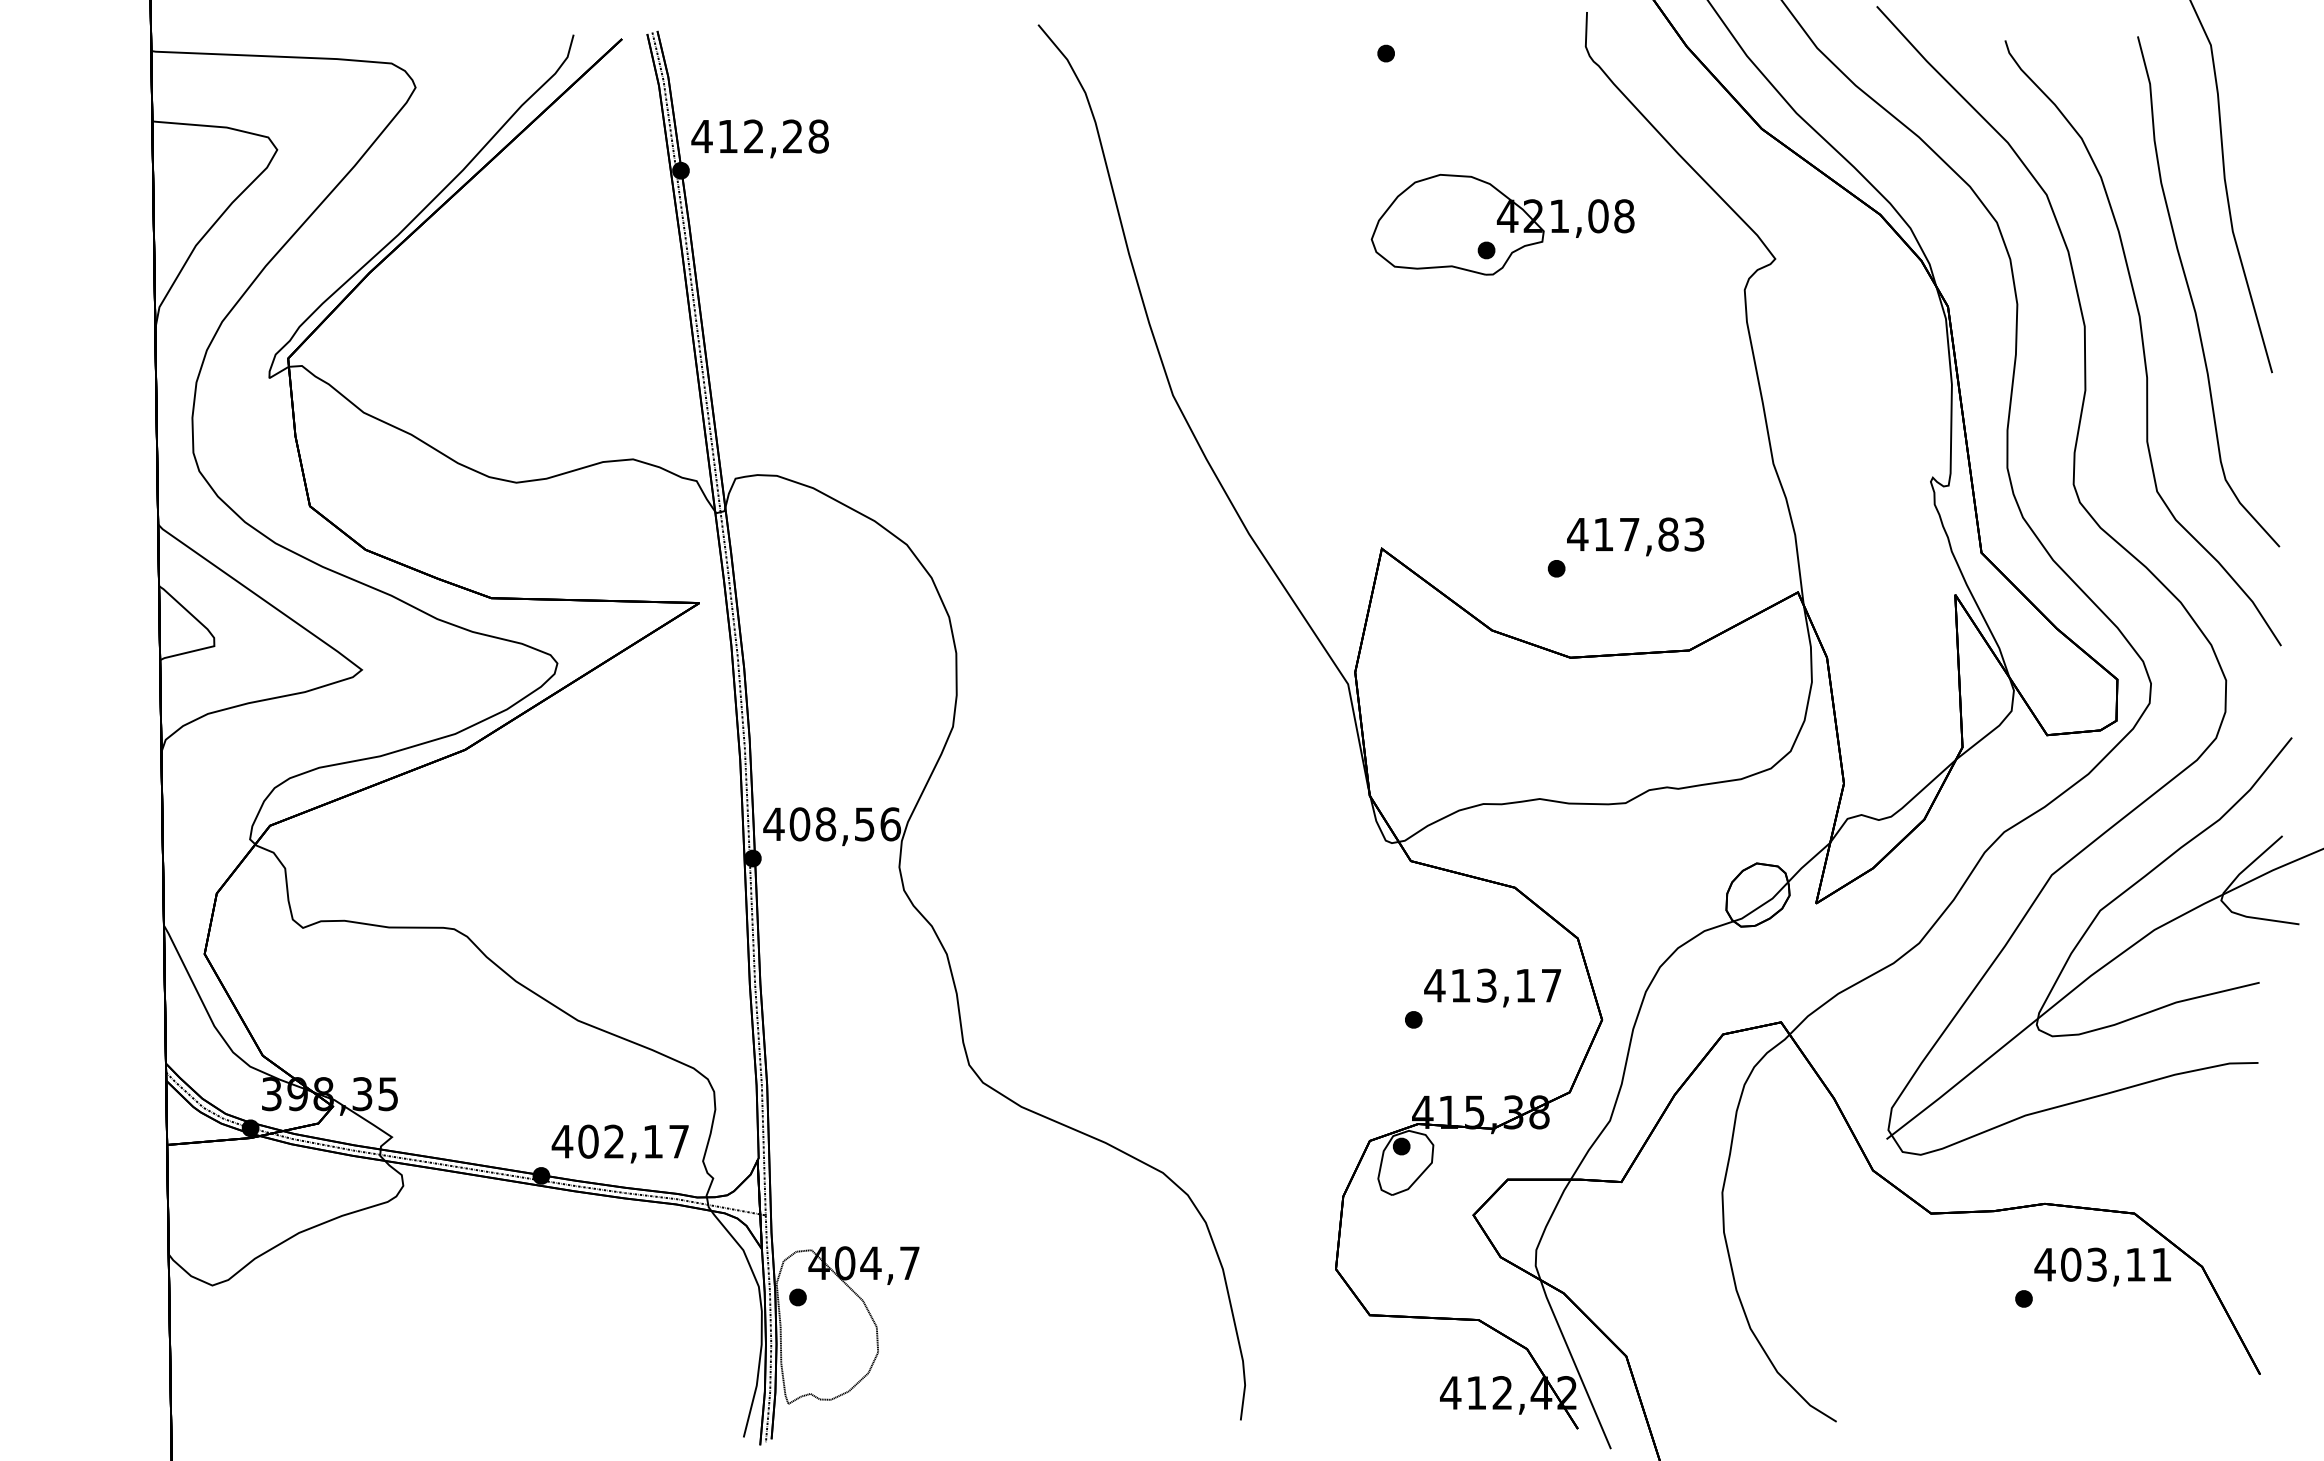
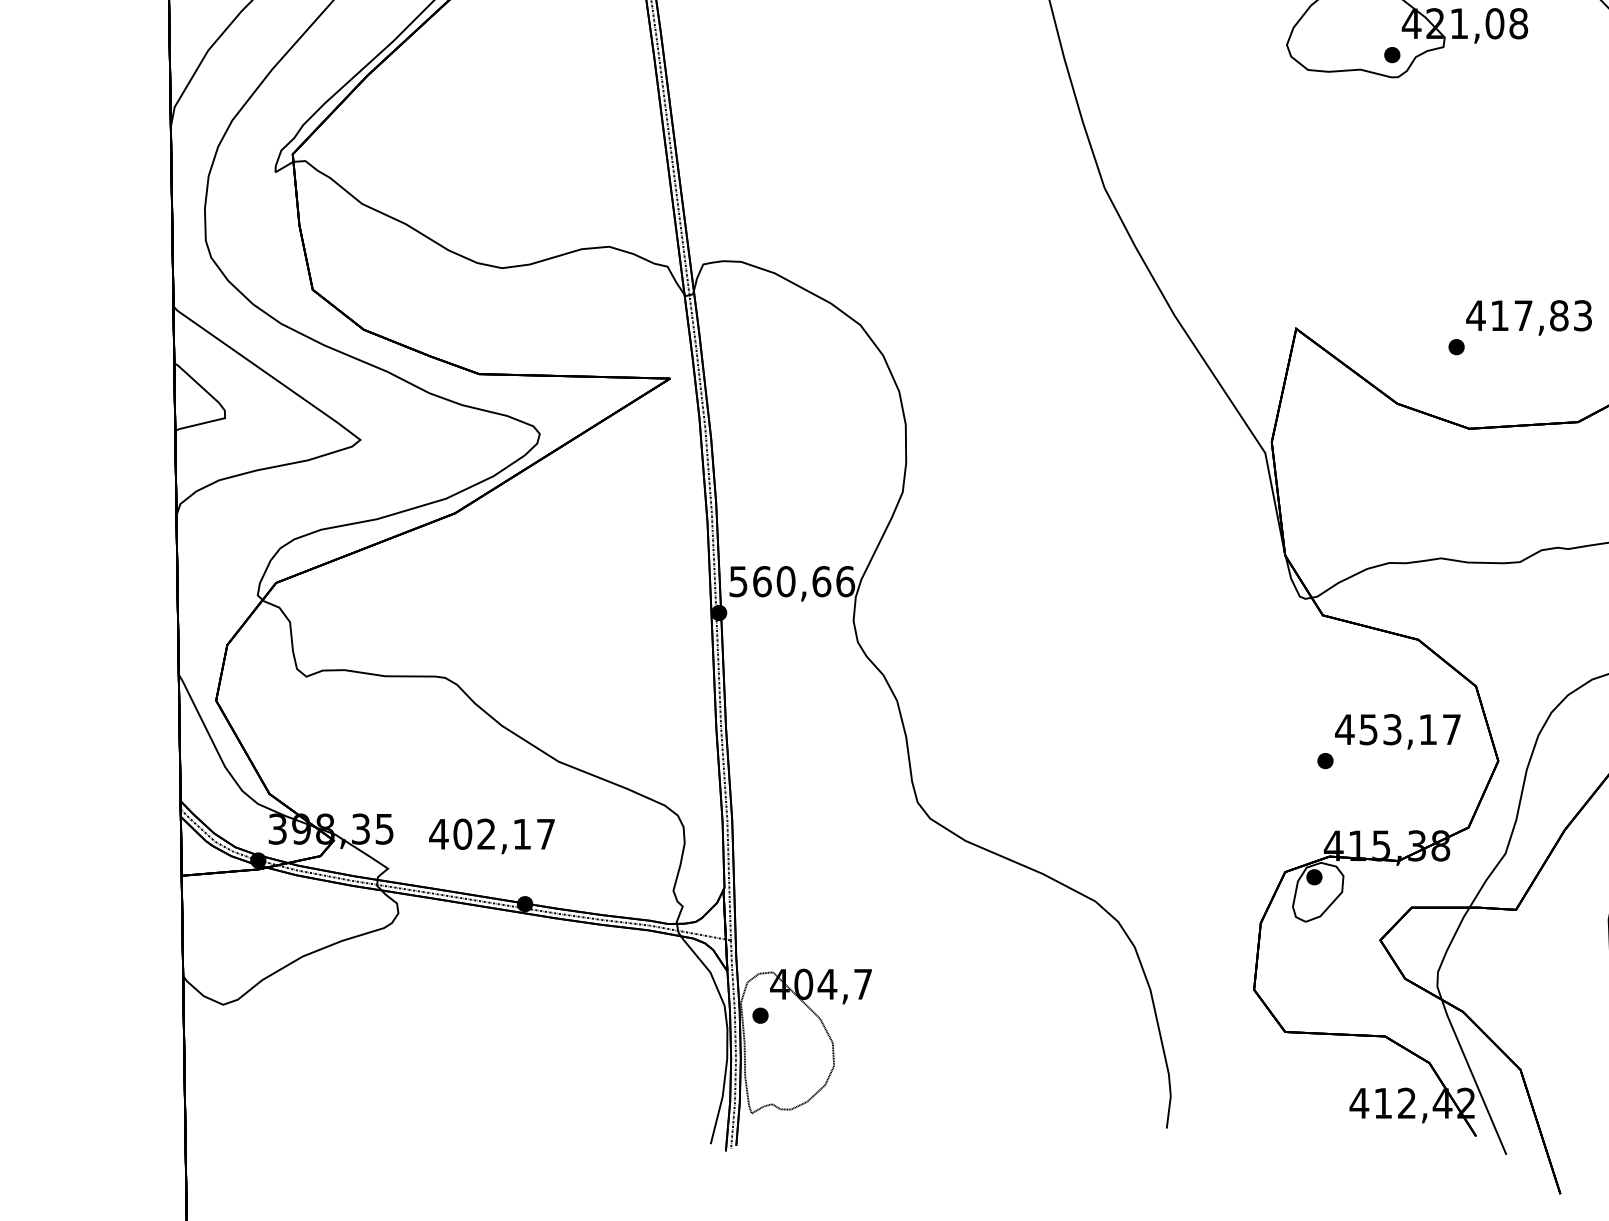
text: (819, 824) -> (780, 581), 408,56 -> 560,66
text: (1460, 985) -> (1368, 729), 413,17 -> 453,17
text: (619, 1143) -> (491, 835), moved

